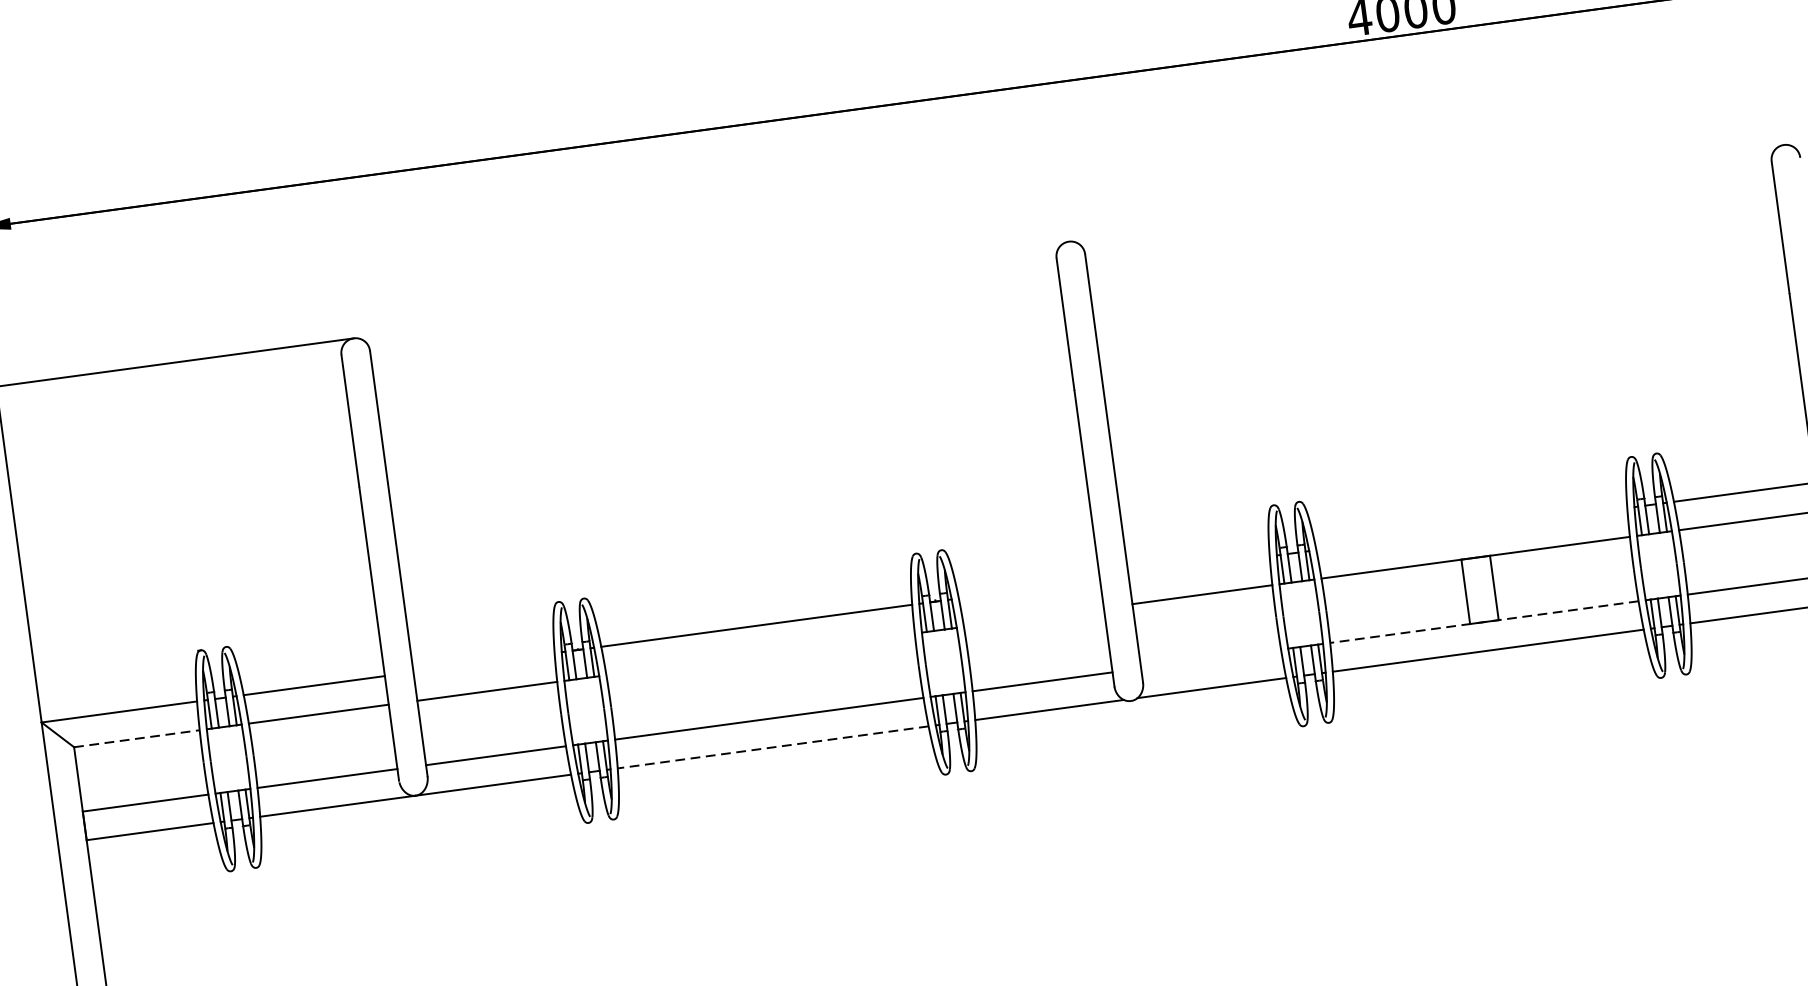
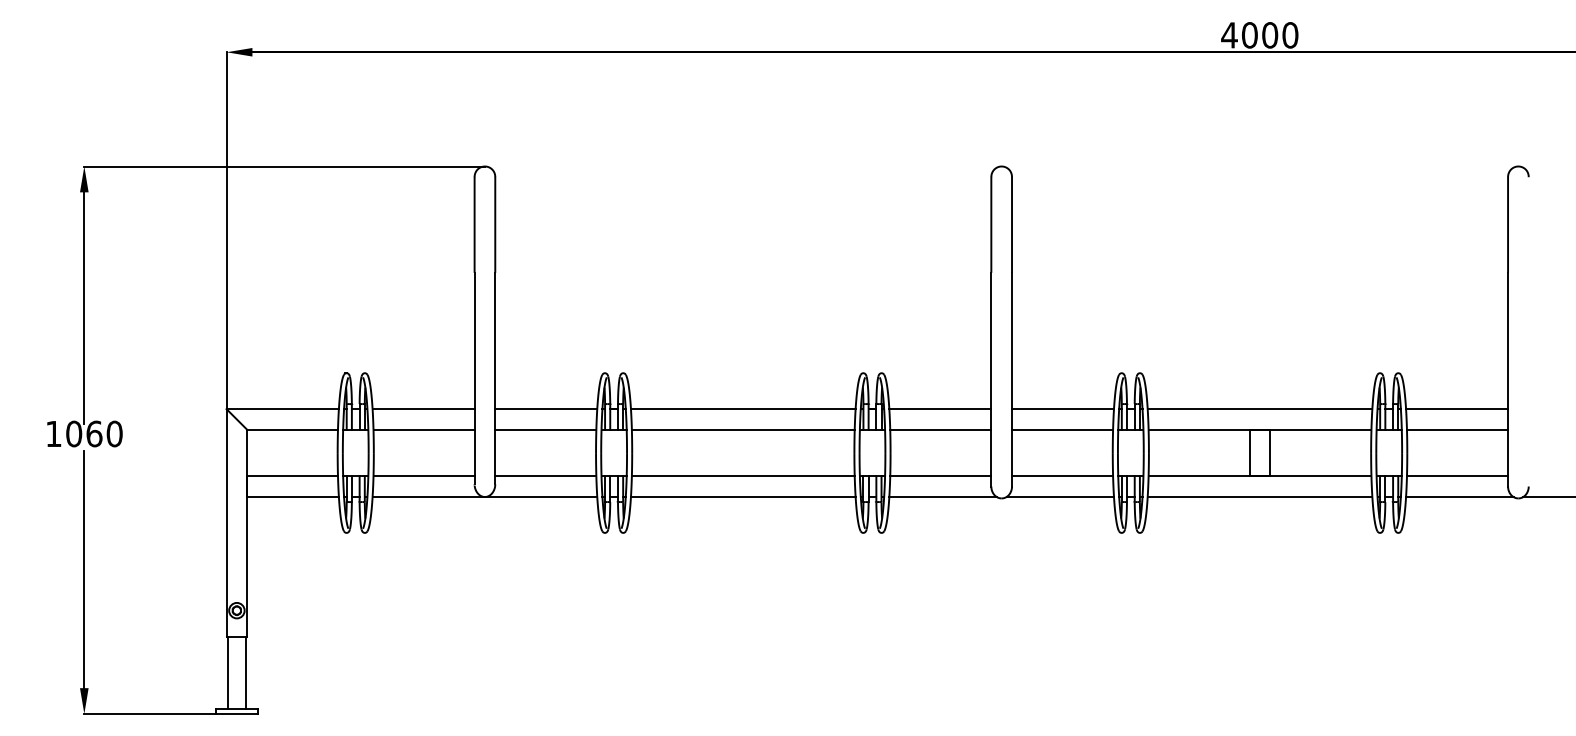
line: (1471, 529) -> (1259, 409), added
line: (1199, 566) -> (1063, 409), added
line: (1029, 589) -> (940, 409), added
line: (1033, 617) -> (940, 429), added
line: (1483, 622) -> (1259, 476), dashed -> solid
line: (759, 654) -> (742, 429), added
line: (1211, 659) -> (1062, 476), added
line: (484, 663) -> (546, 409), added
line: (138, 738) -> (293, 429), dashed -> solid
line: (771, 746) -> (742, 496), dashed -> solid

